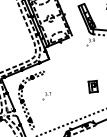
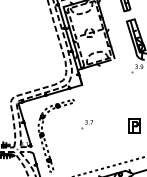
part: (46, 96) -> (86, 124), moved

